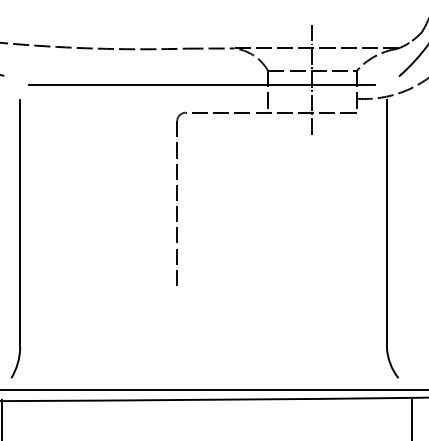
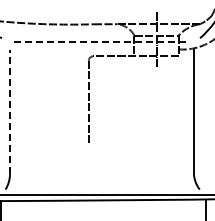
line: (202, 84) -> (101, 42), solid -> dashed
line: (21, 222) -> (10, 111), solid -> dashed

